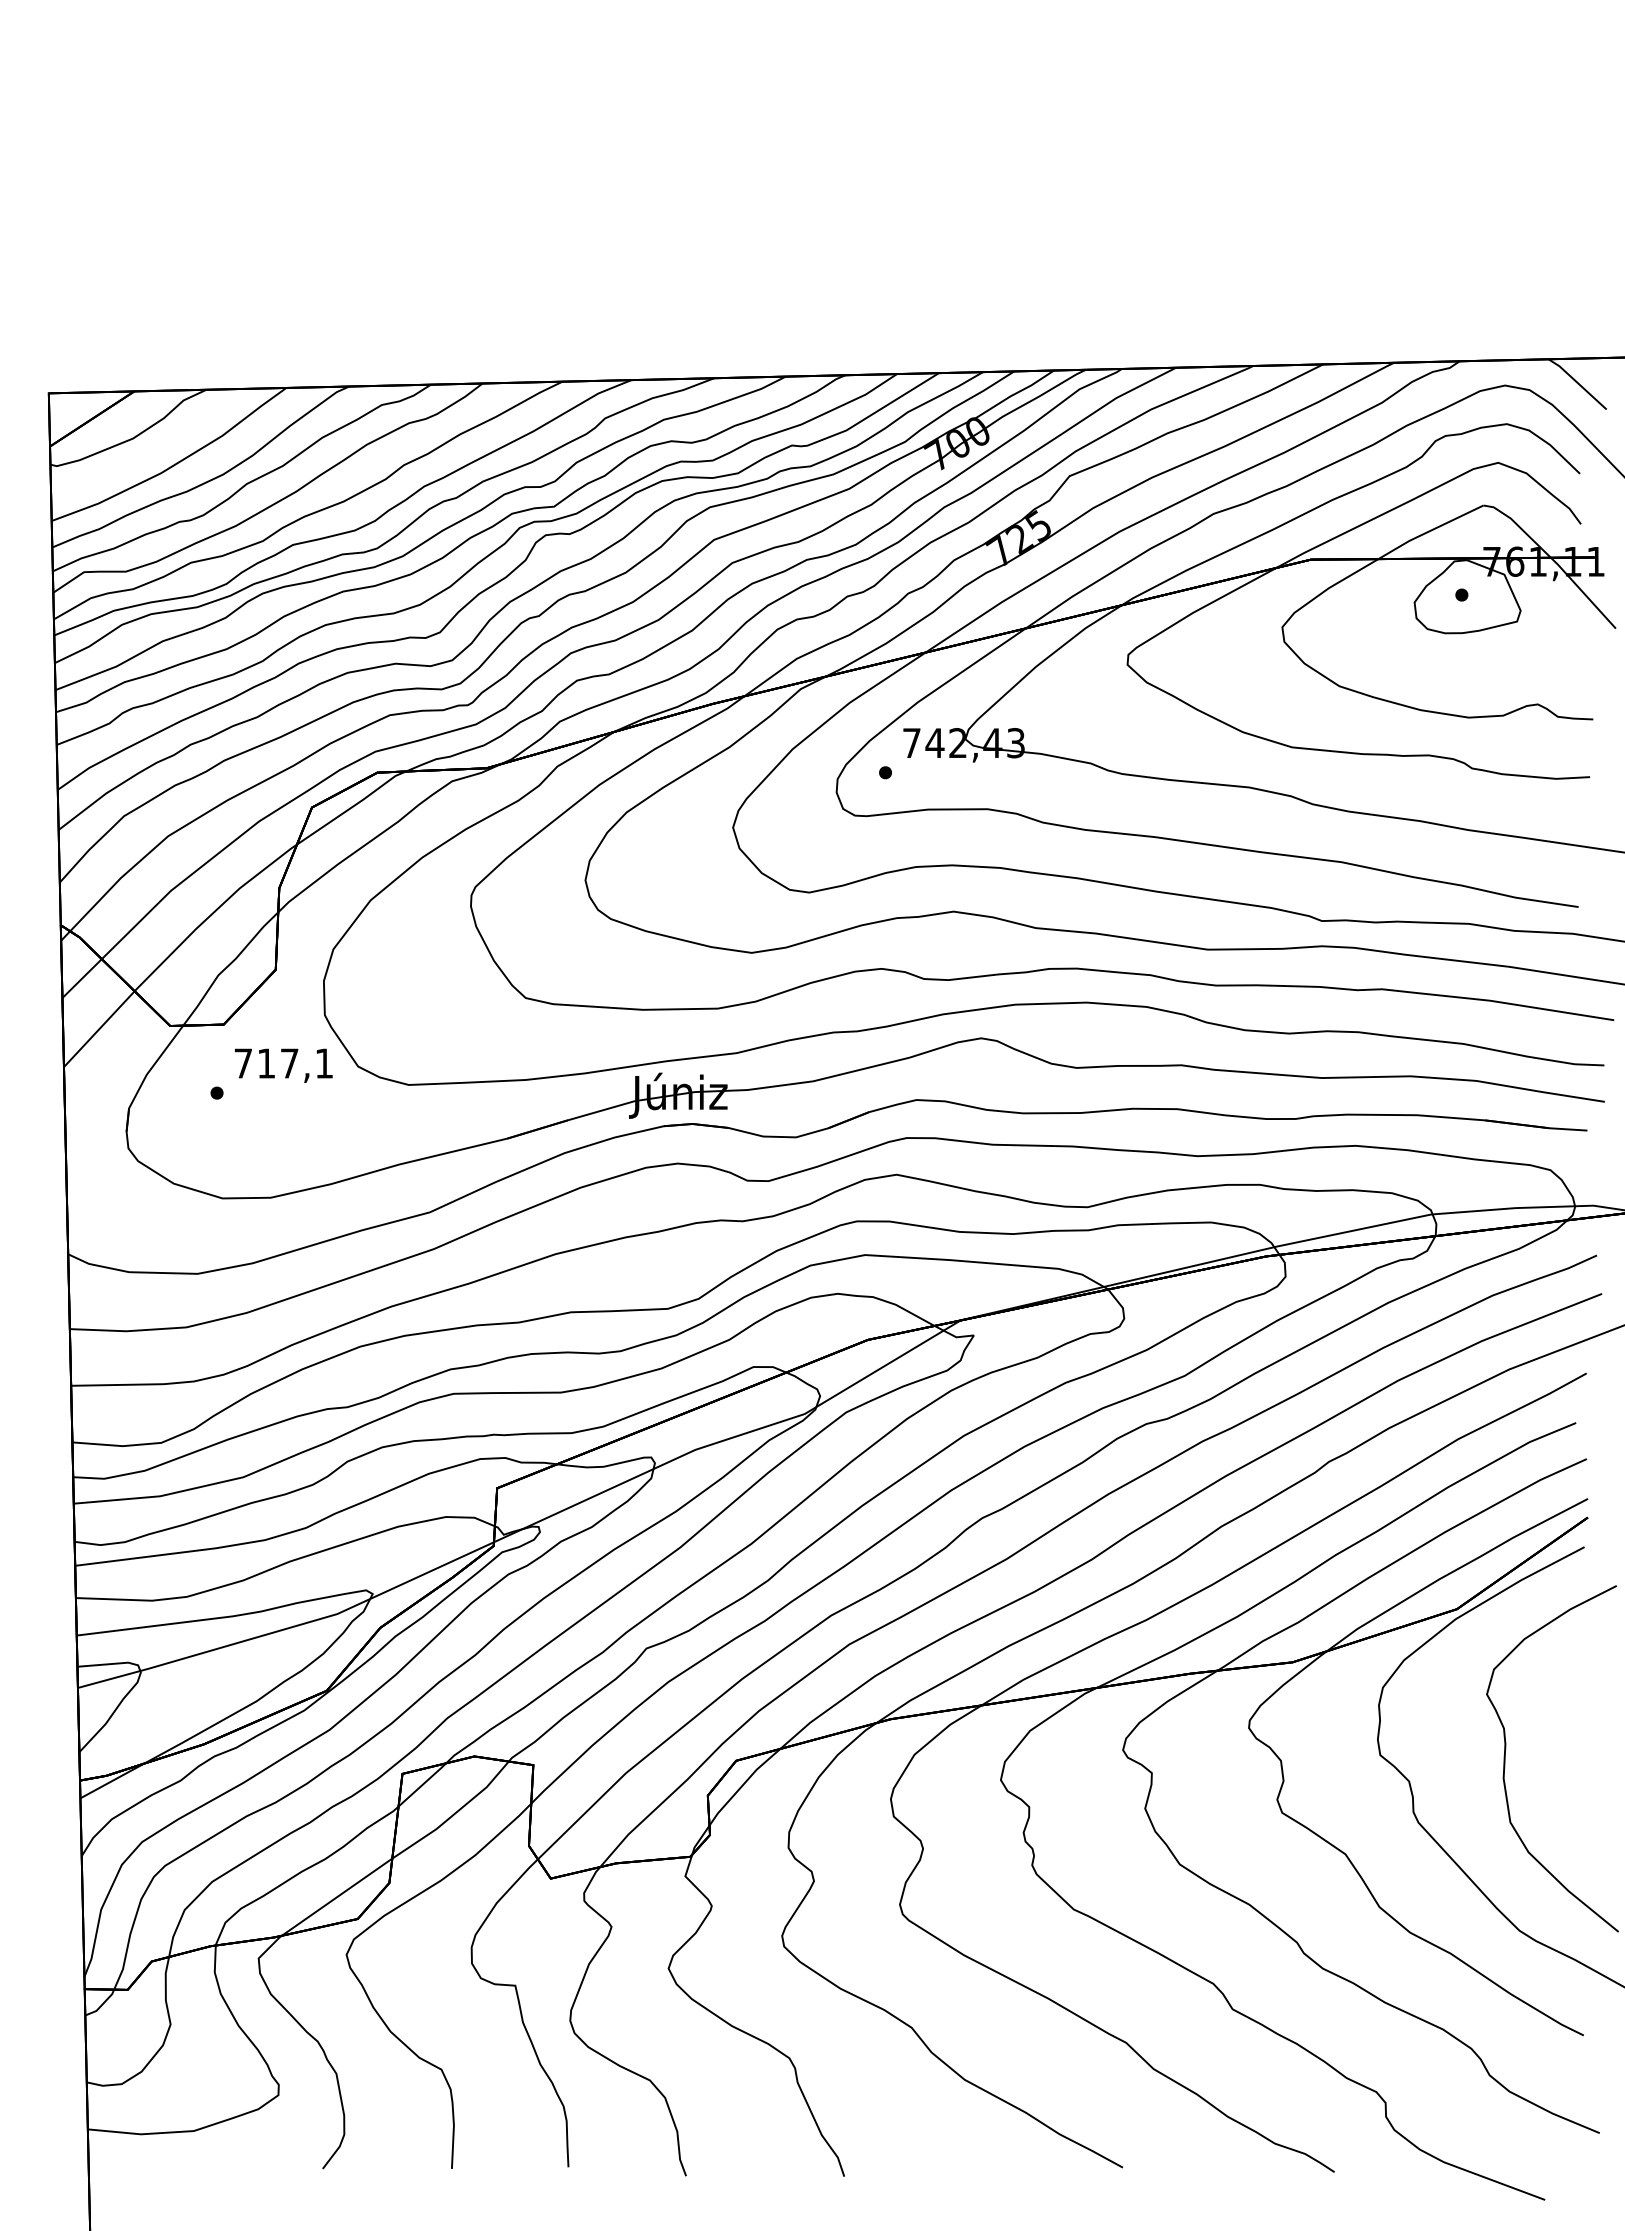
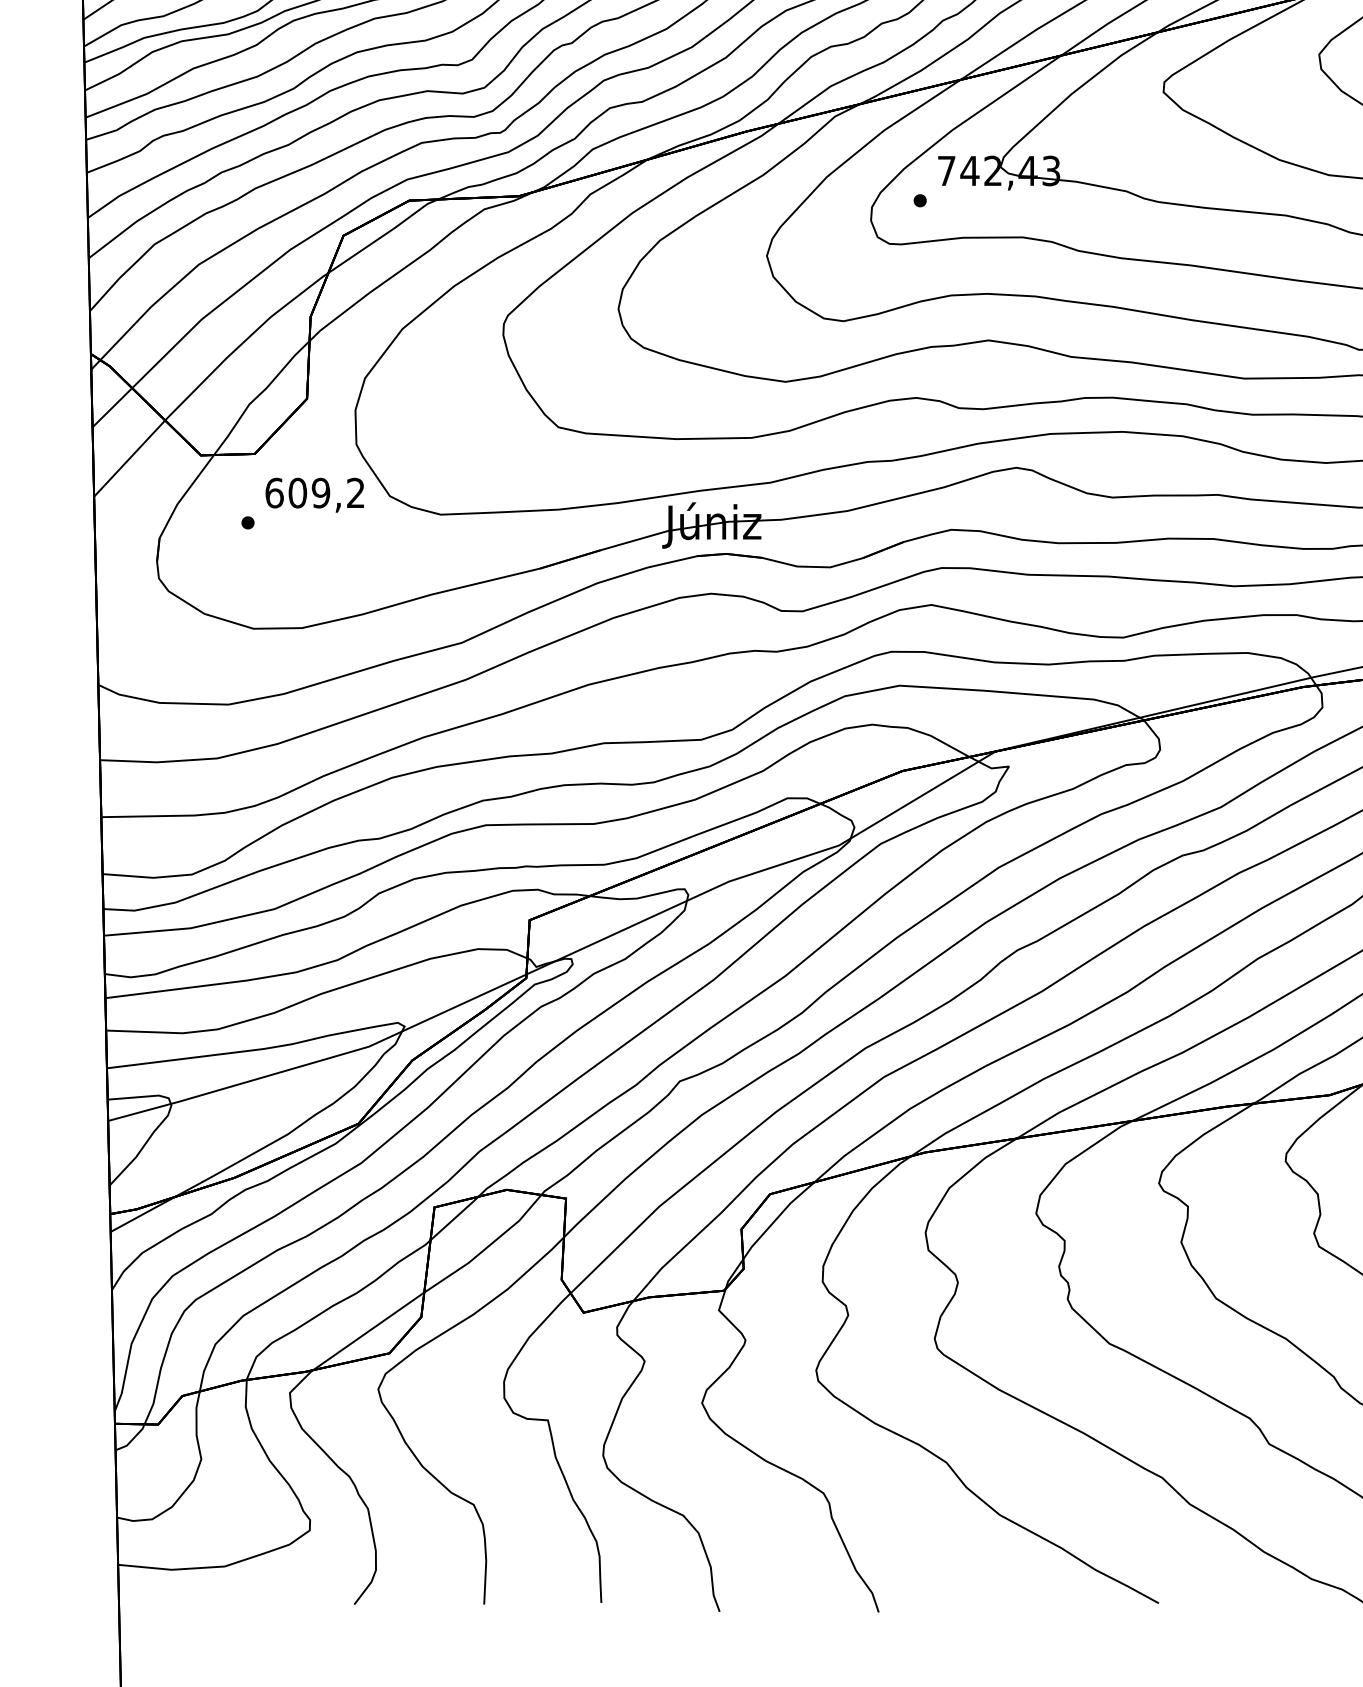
text: (283, 1063) -> (314, 493), 717,1 -> 609,2

